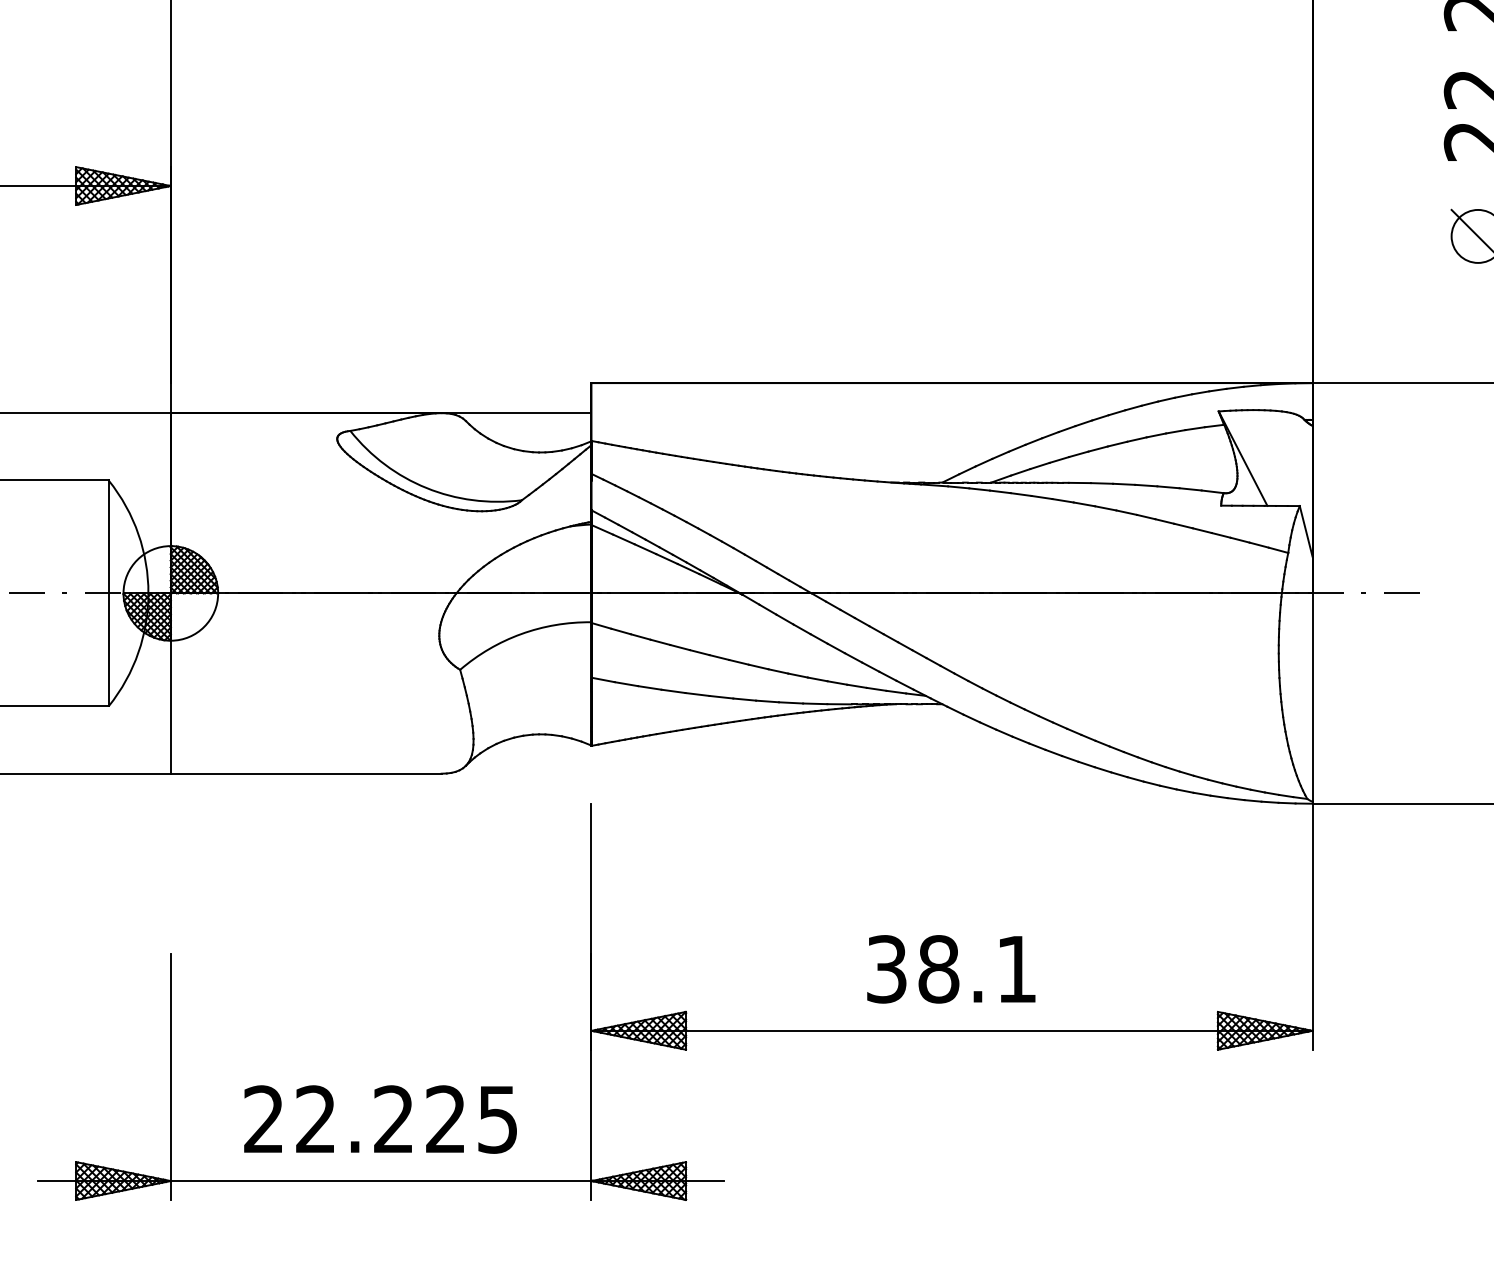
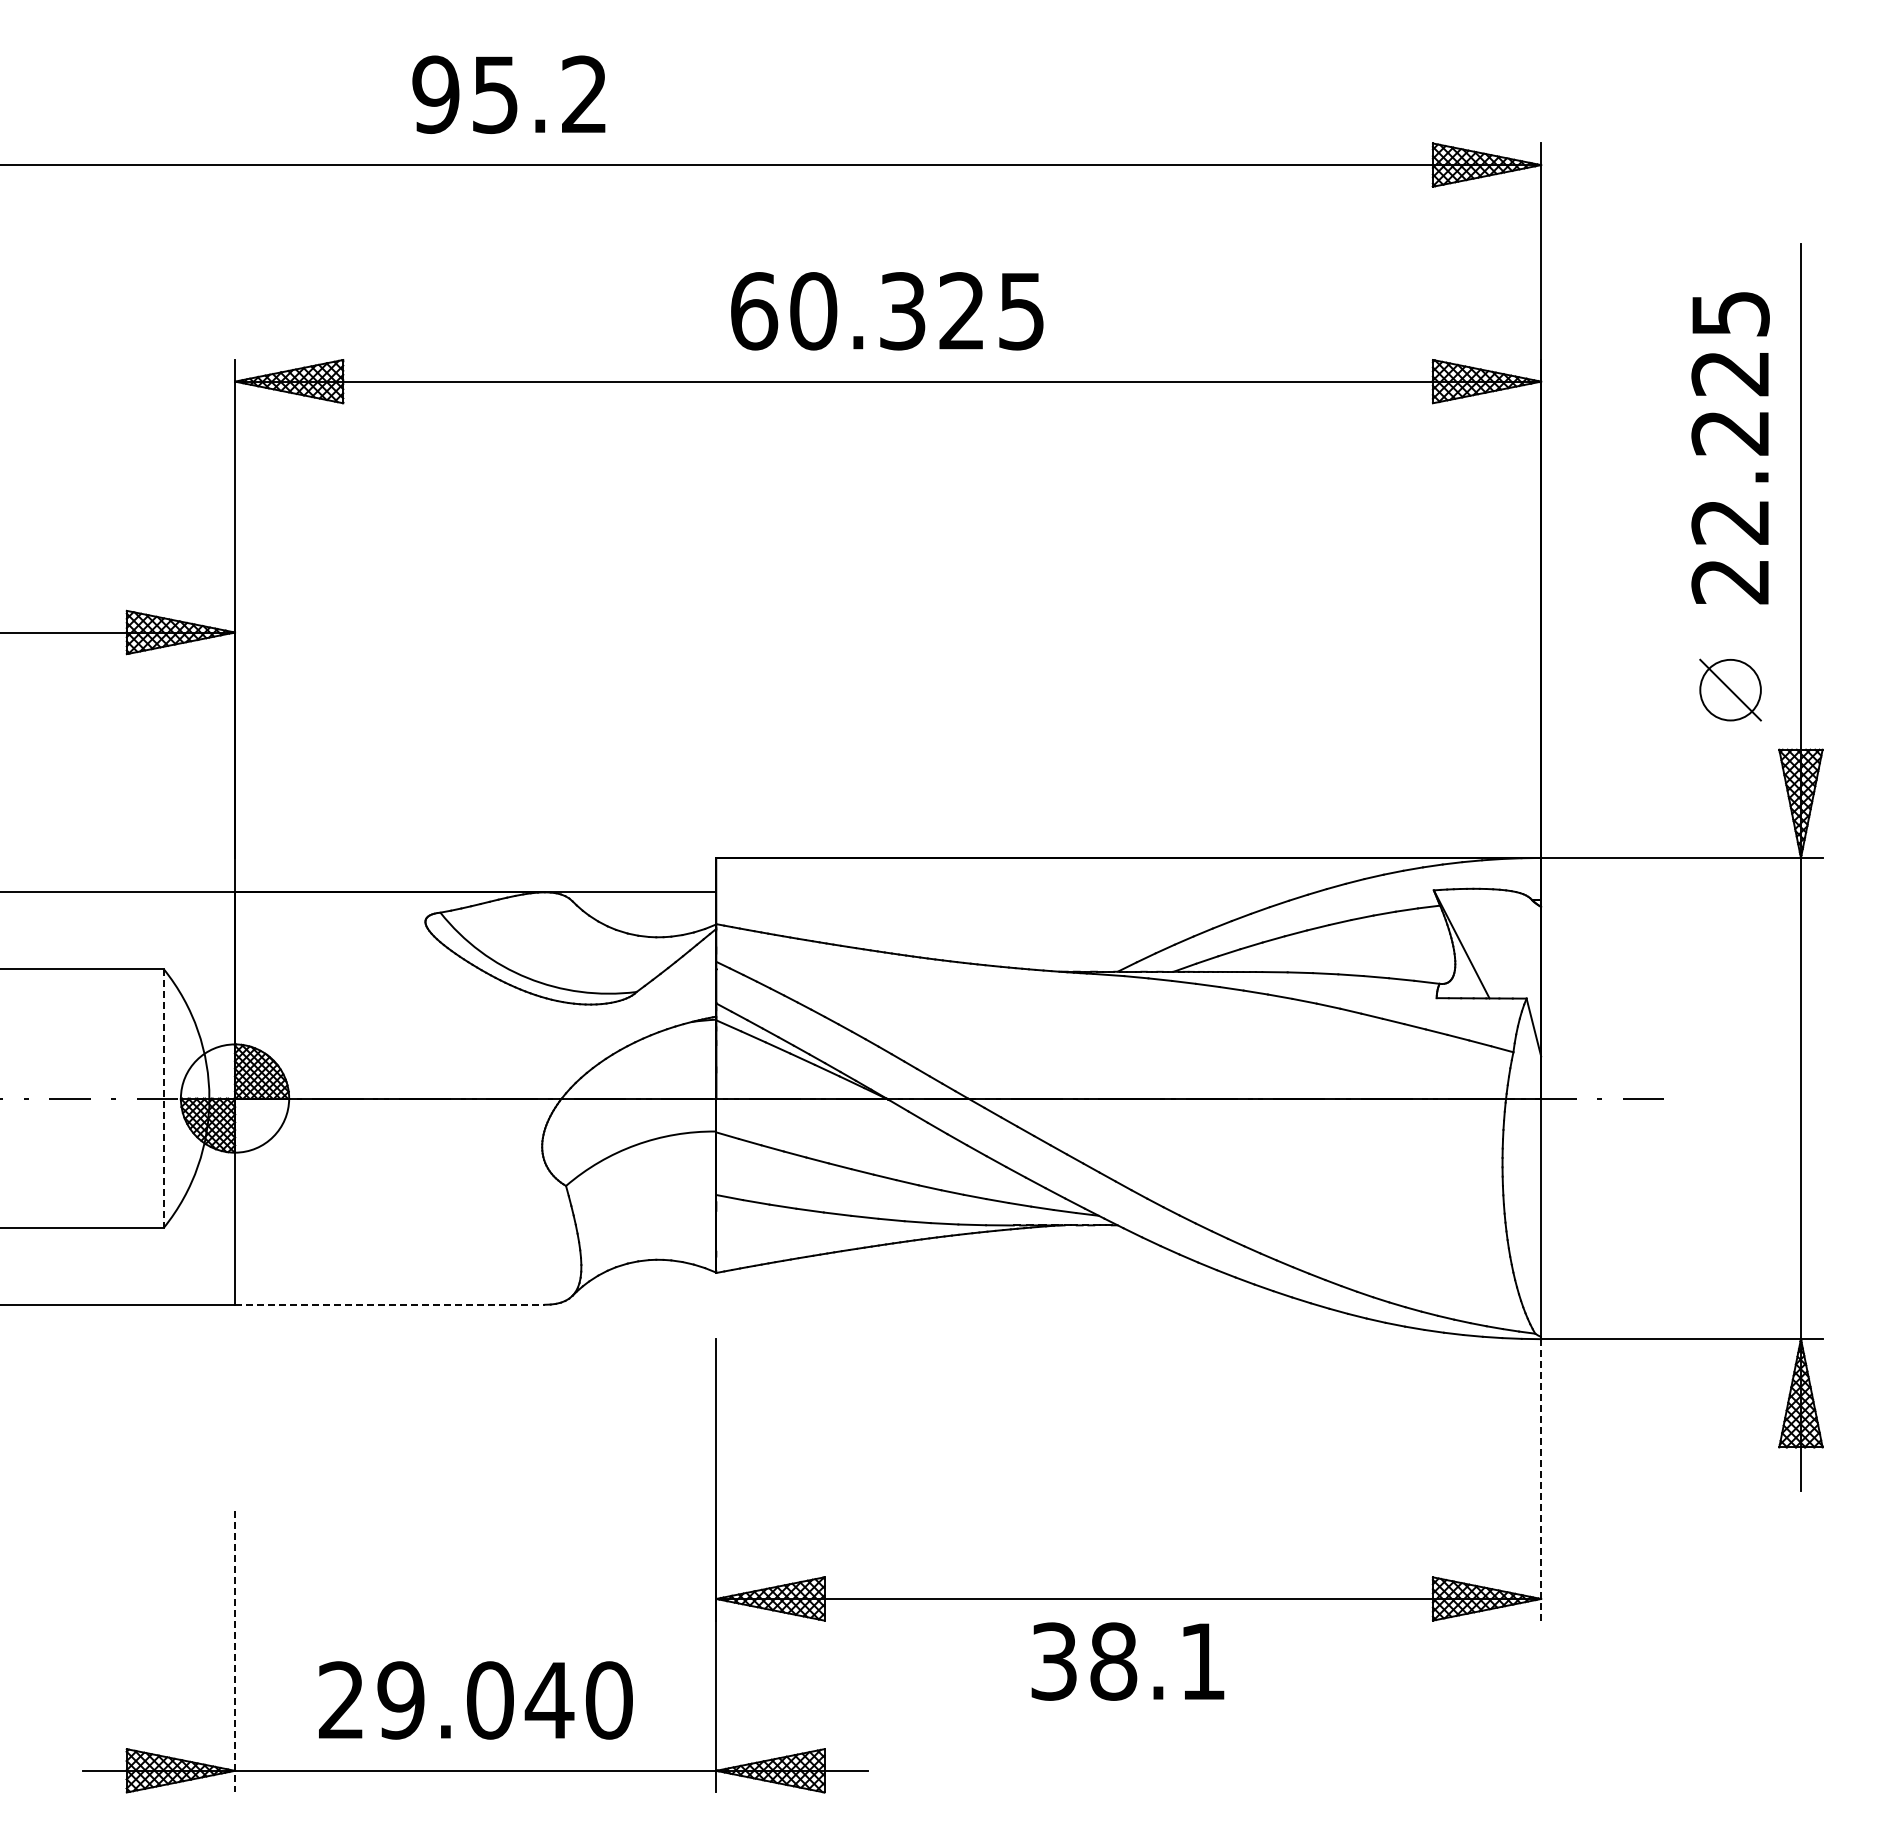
line: (108, 594) -> (163, 1099), solid -> dashed
line: (305, 773) -> (389, 1304), solid -> dashed
line: (1312, 926) -> (1541, 1479), solid -> dashed
text: (950, 969) -> (1127, 1661), moved
line: (171, 1076) -> (235, 1651), solid -> dashed
text: (406, 1119) -> (504, 1700), 22.225 -> 29.040

